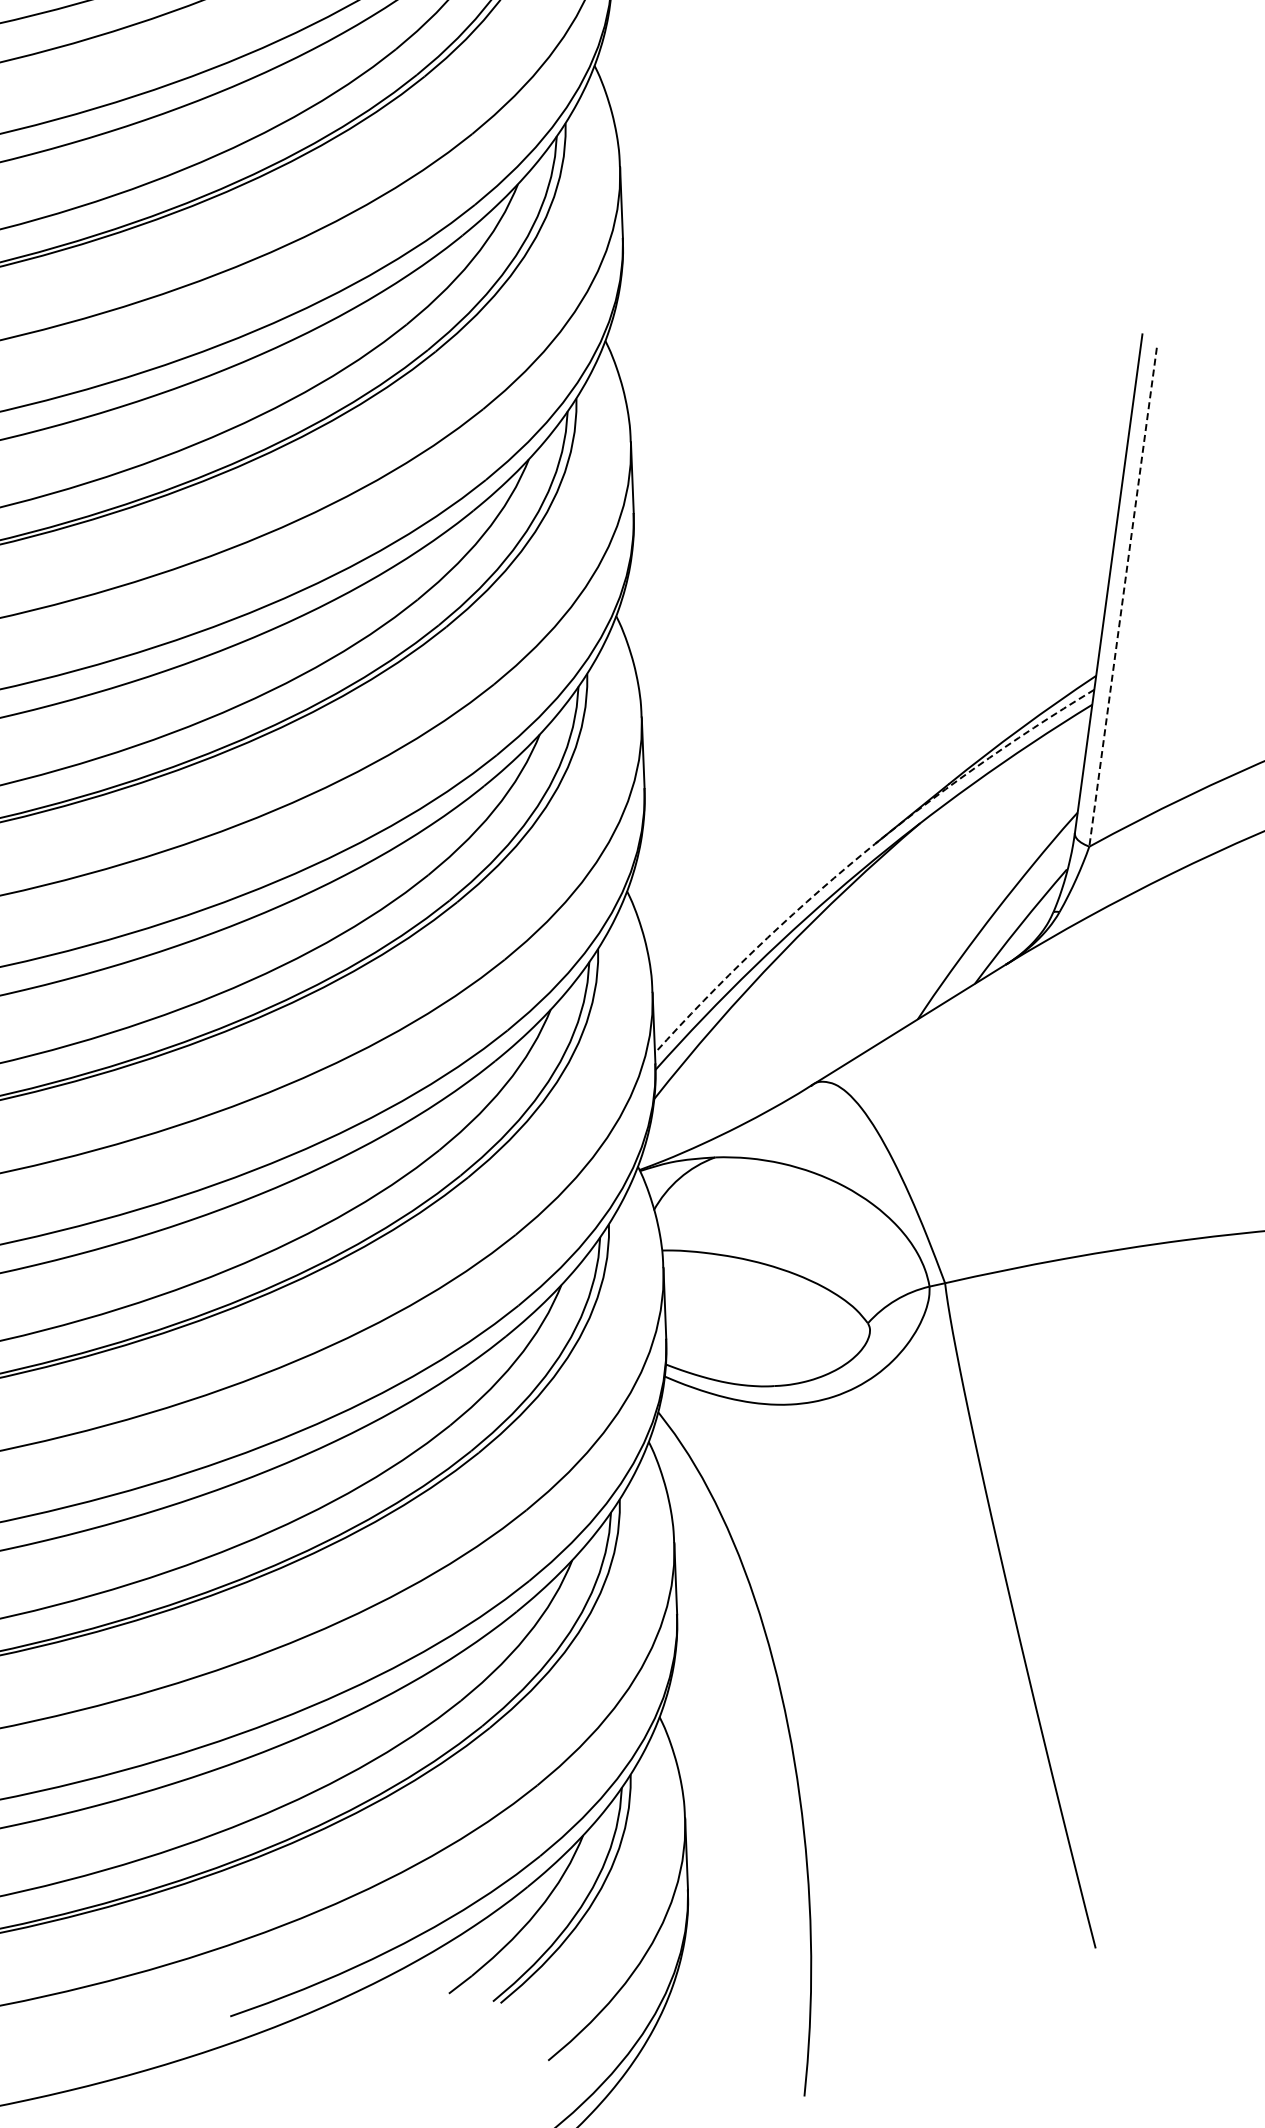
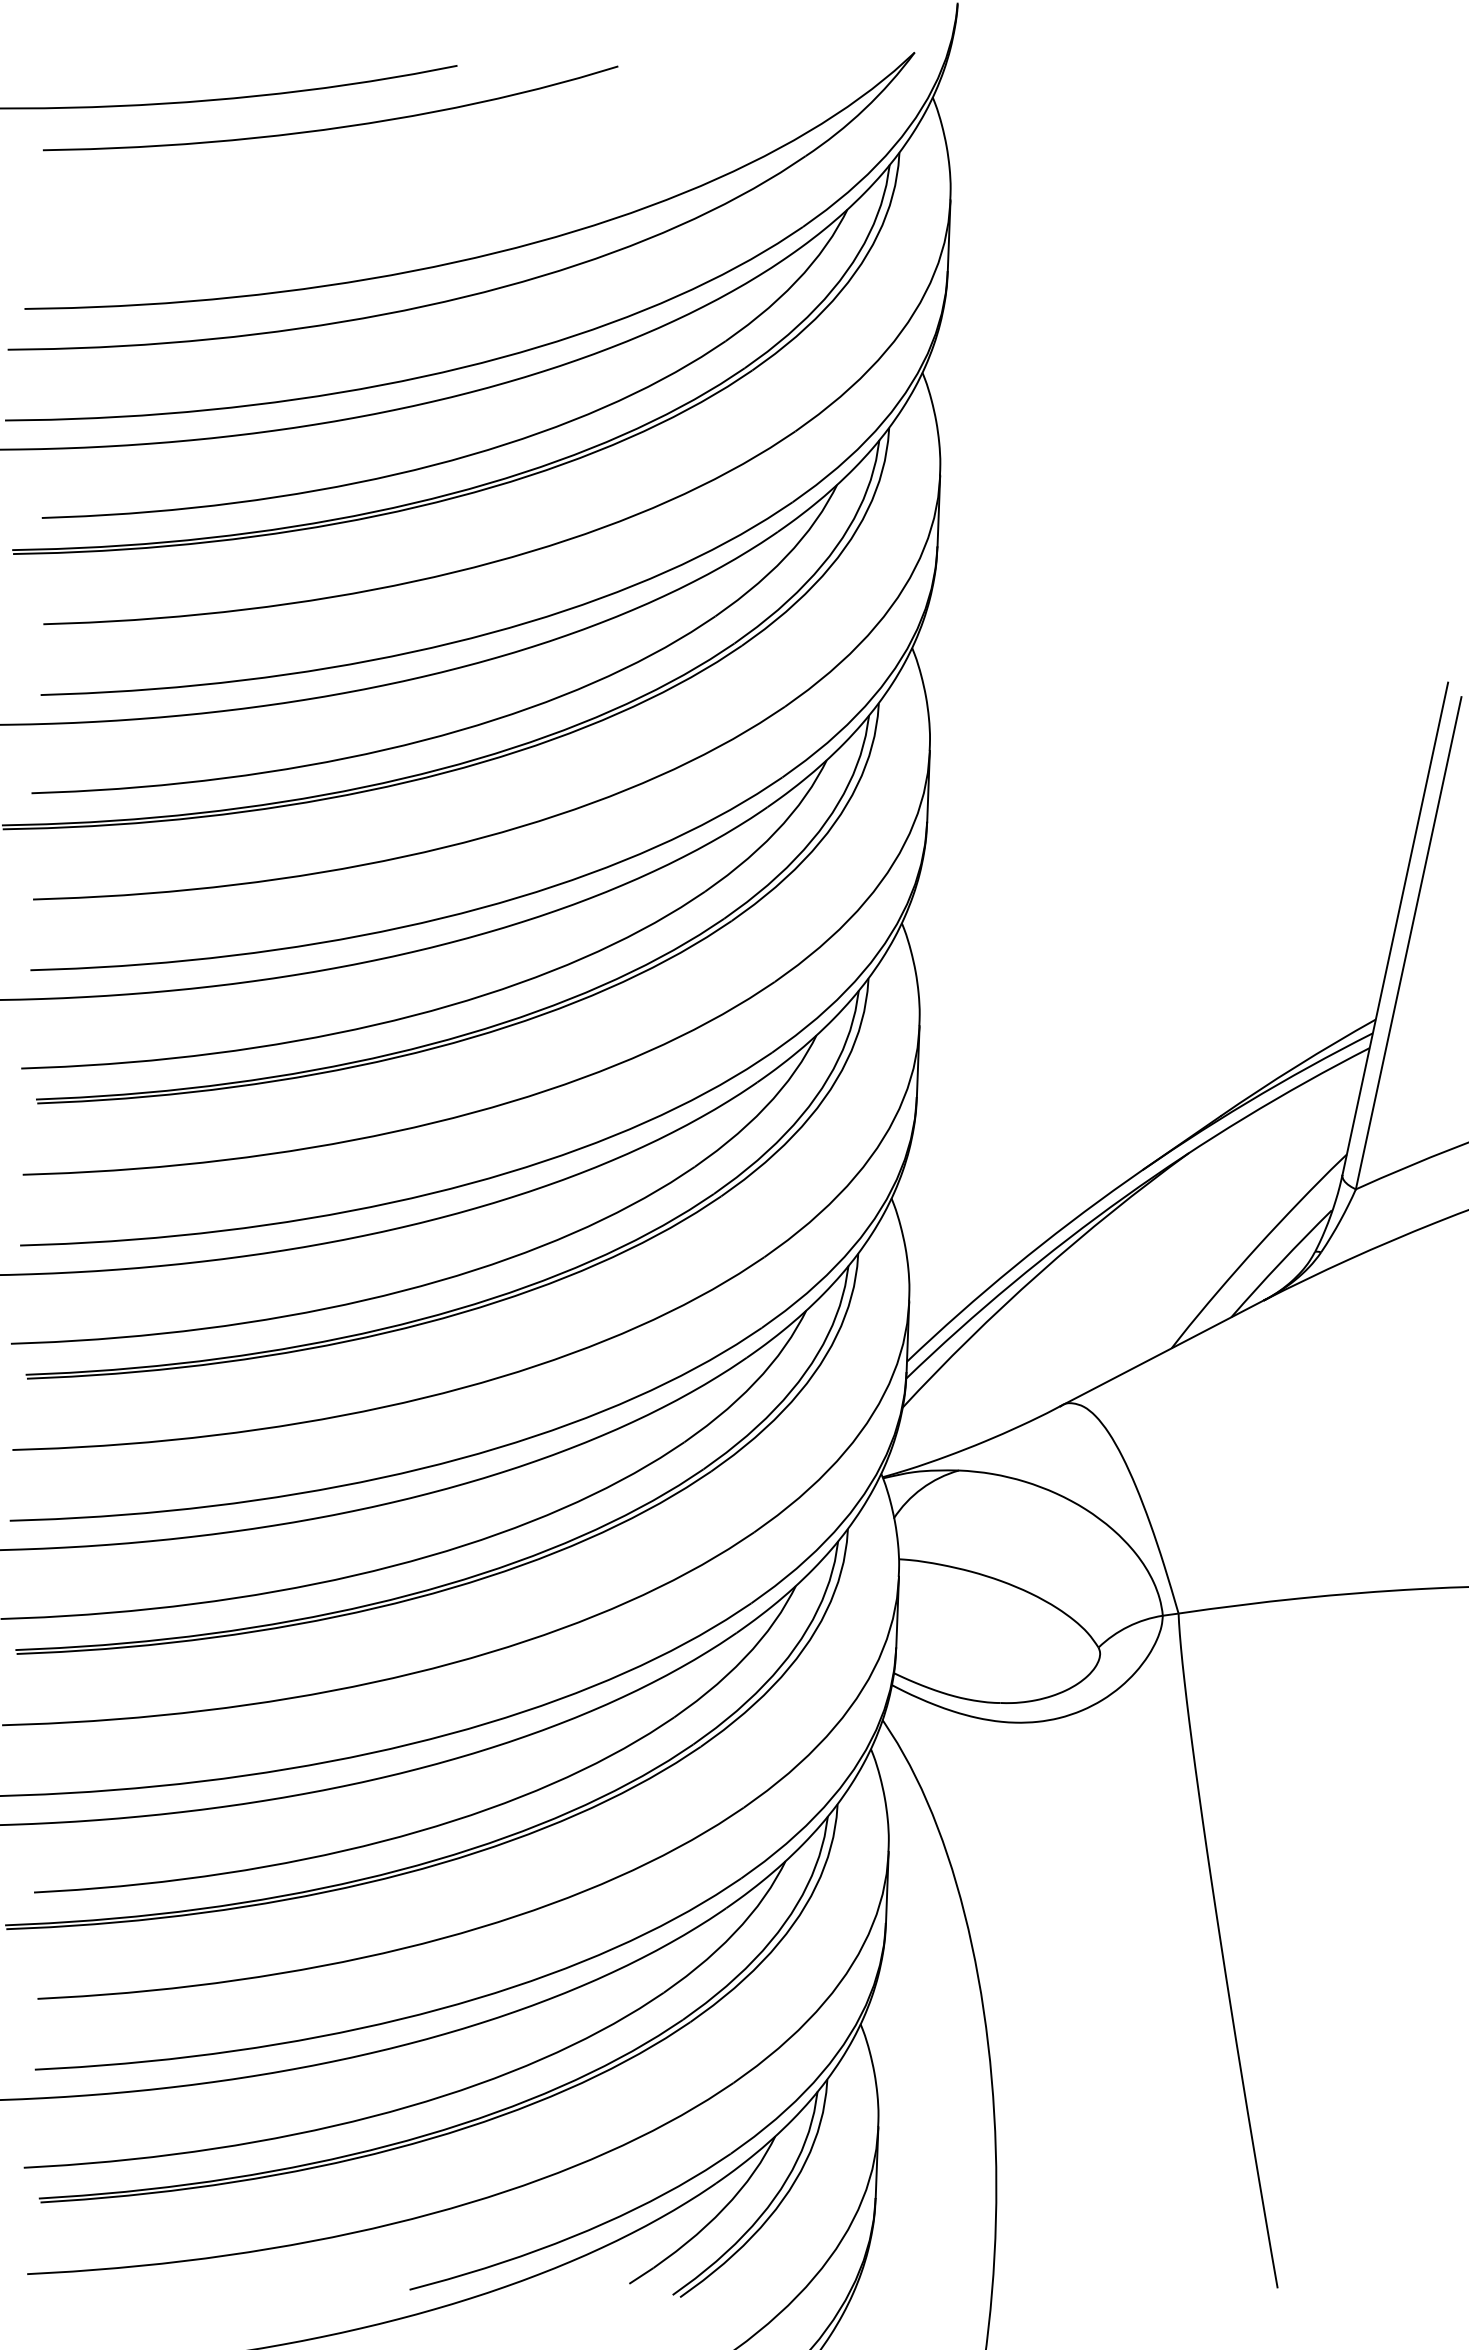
line: (1122, 597) -> (1408, 943), dashed -> solid
arc: (860, 855) -> (1127, 1180), dashed -> solid

